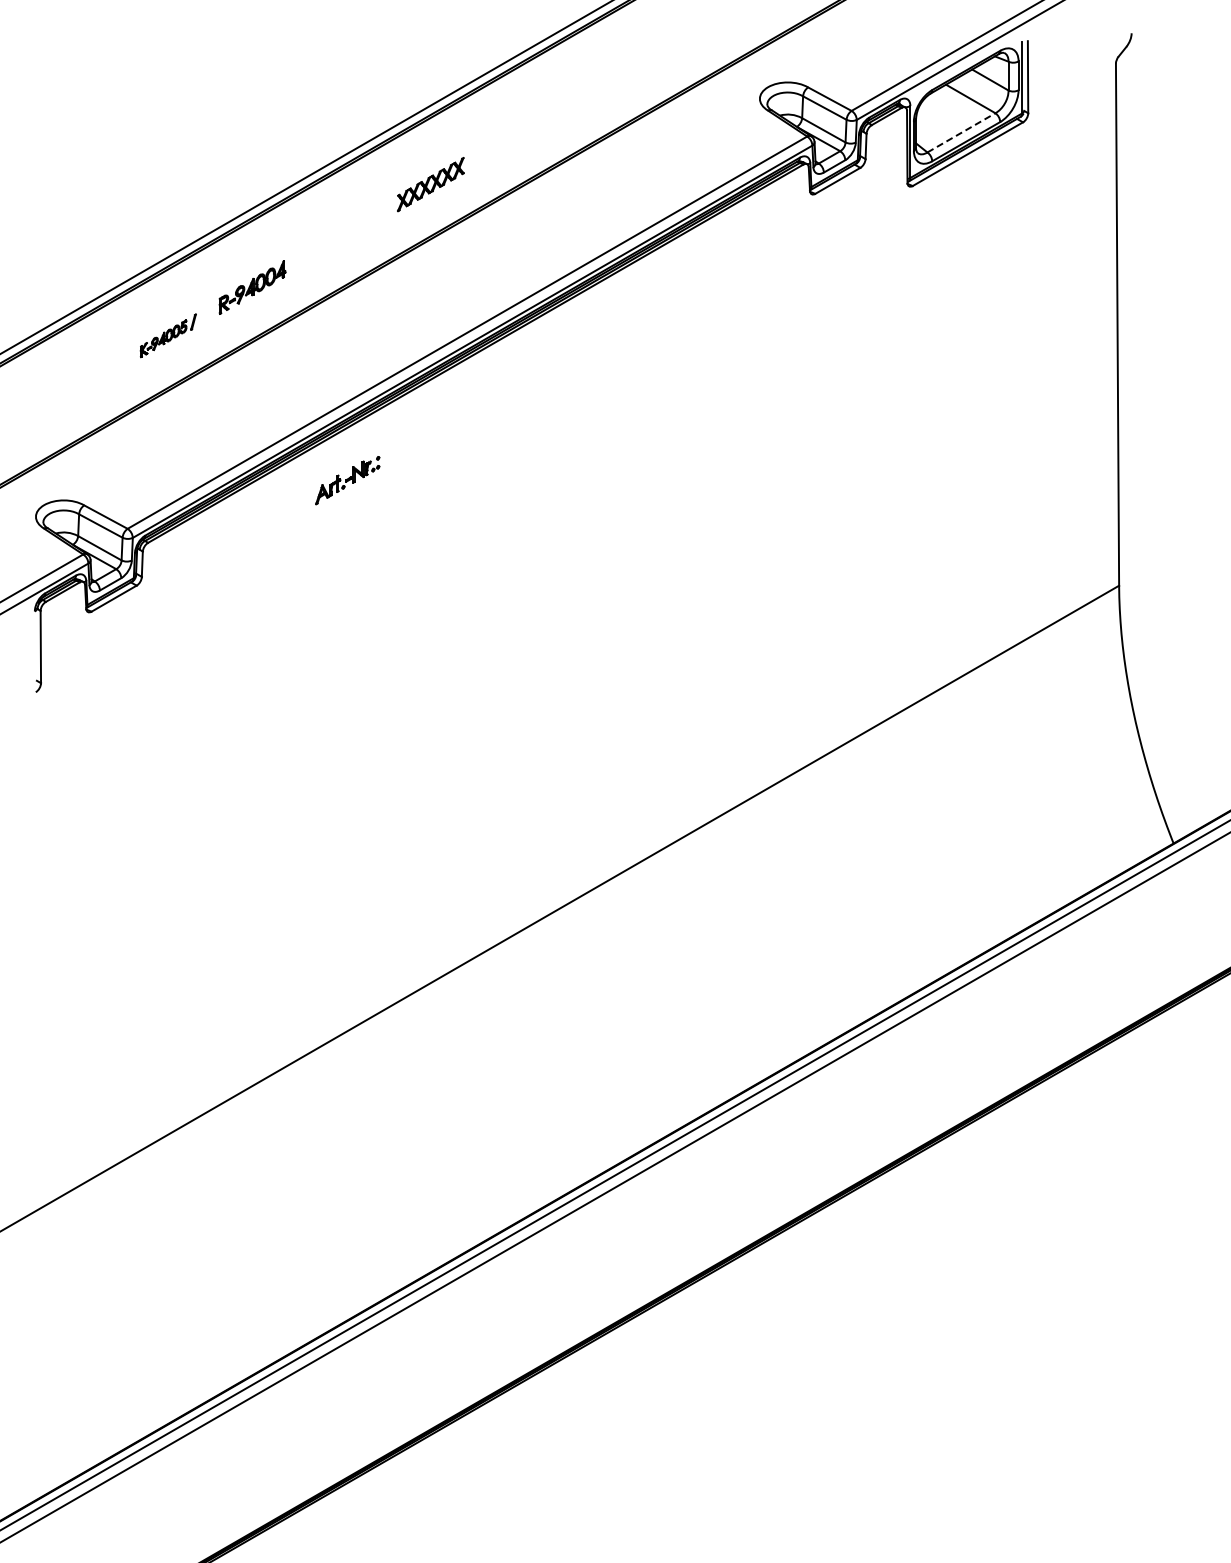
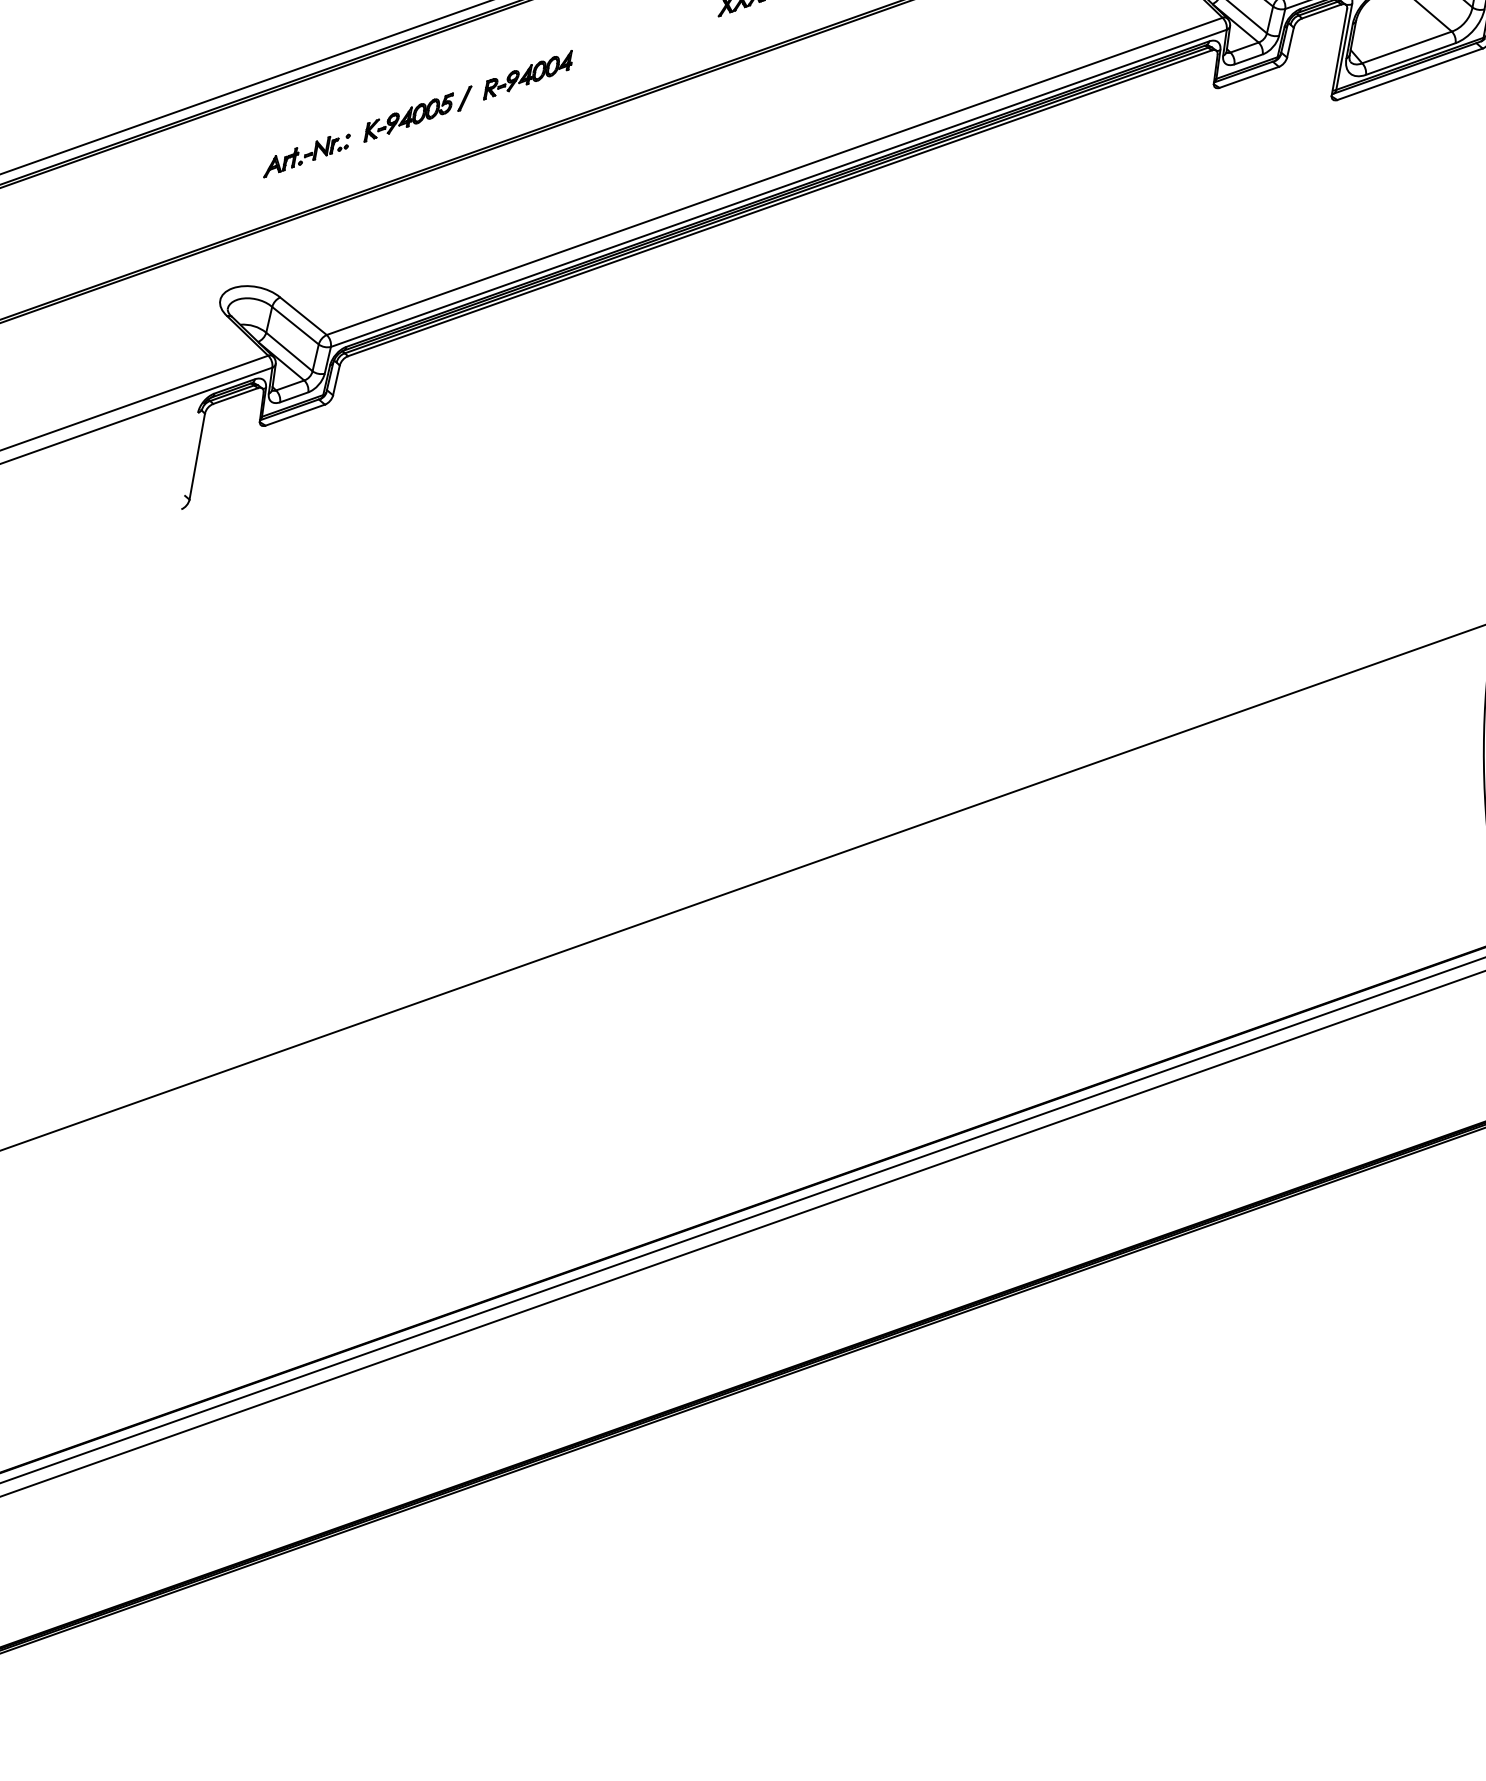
line: (961, 132) -> (1407, 47), dashed -> solid
part: (168, 335) -> (418, 113), size x1.43
part: (347, 480) -> (306, 155), moved

